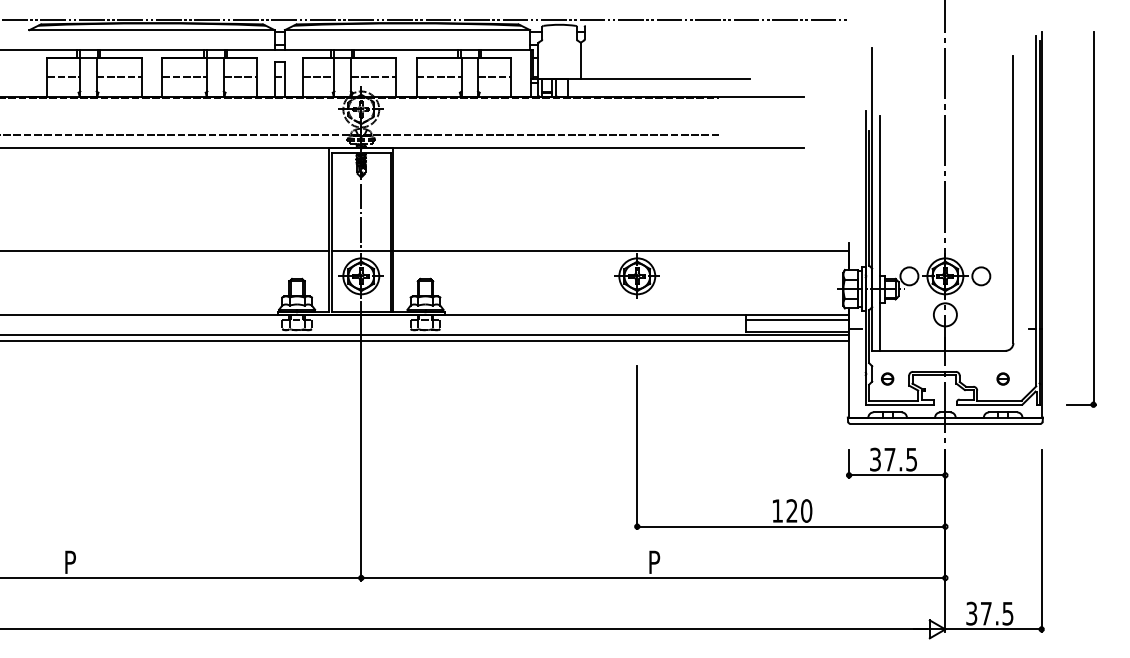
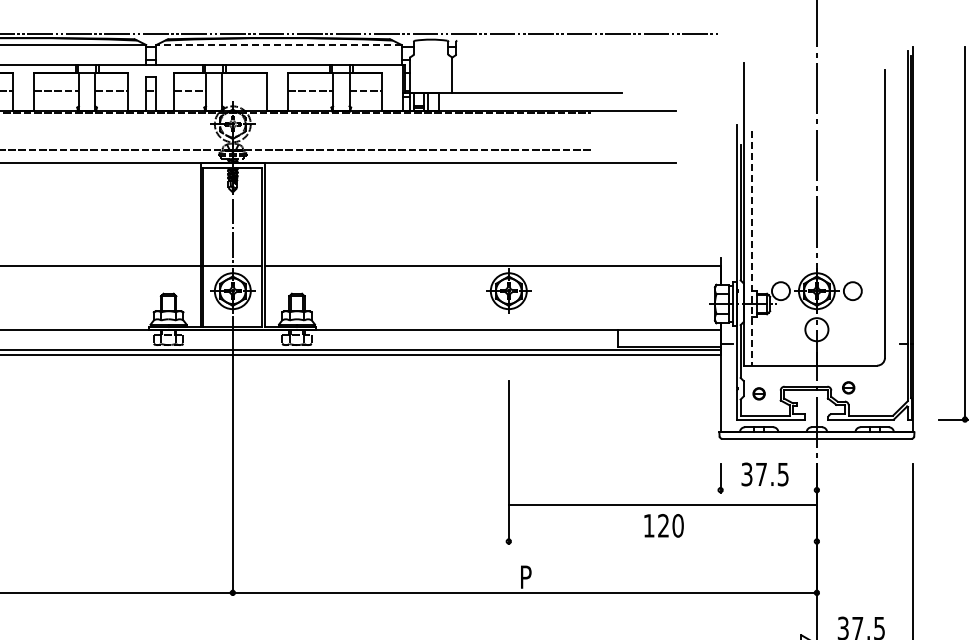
line: (407, 30) -> (279, 45), solid -> dashed
line: (372, 76) -> (244, 91), removed
line: (880, 233) -> (752, 248), solid -> dashed
line: (797, 320) -> (669, 335), removed
part: (1002, 378) -> (848, 387), moved
line: (897, 475) -> (769, 490), removed
line: (791, 526) -> (663, 504), moved

